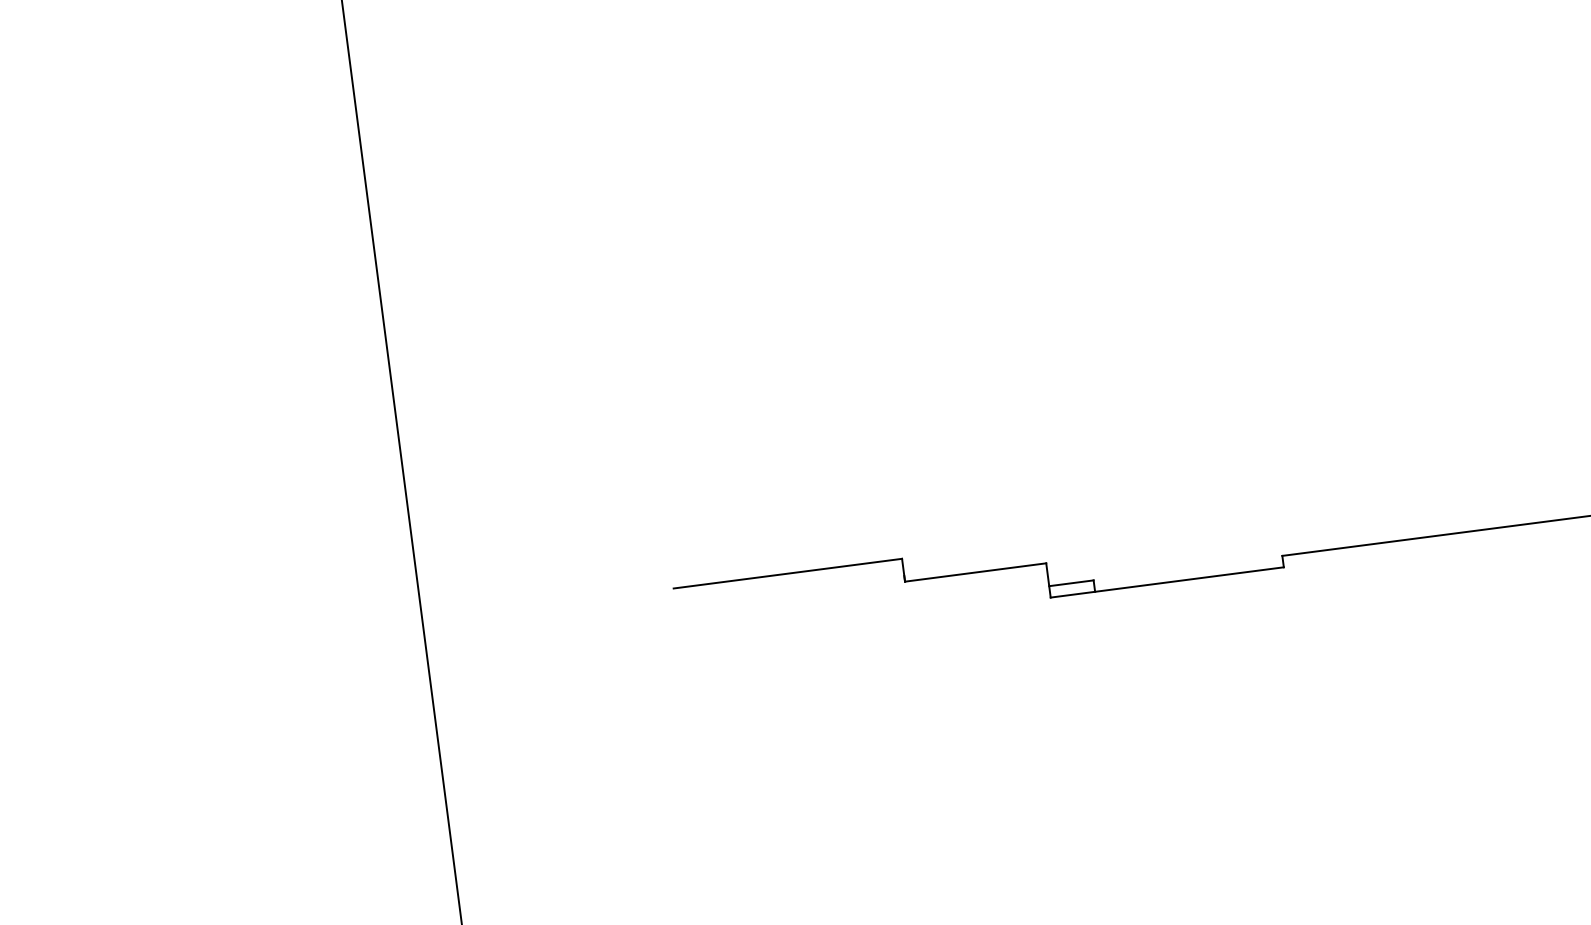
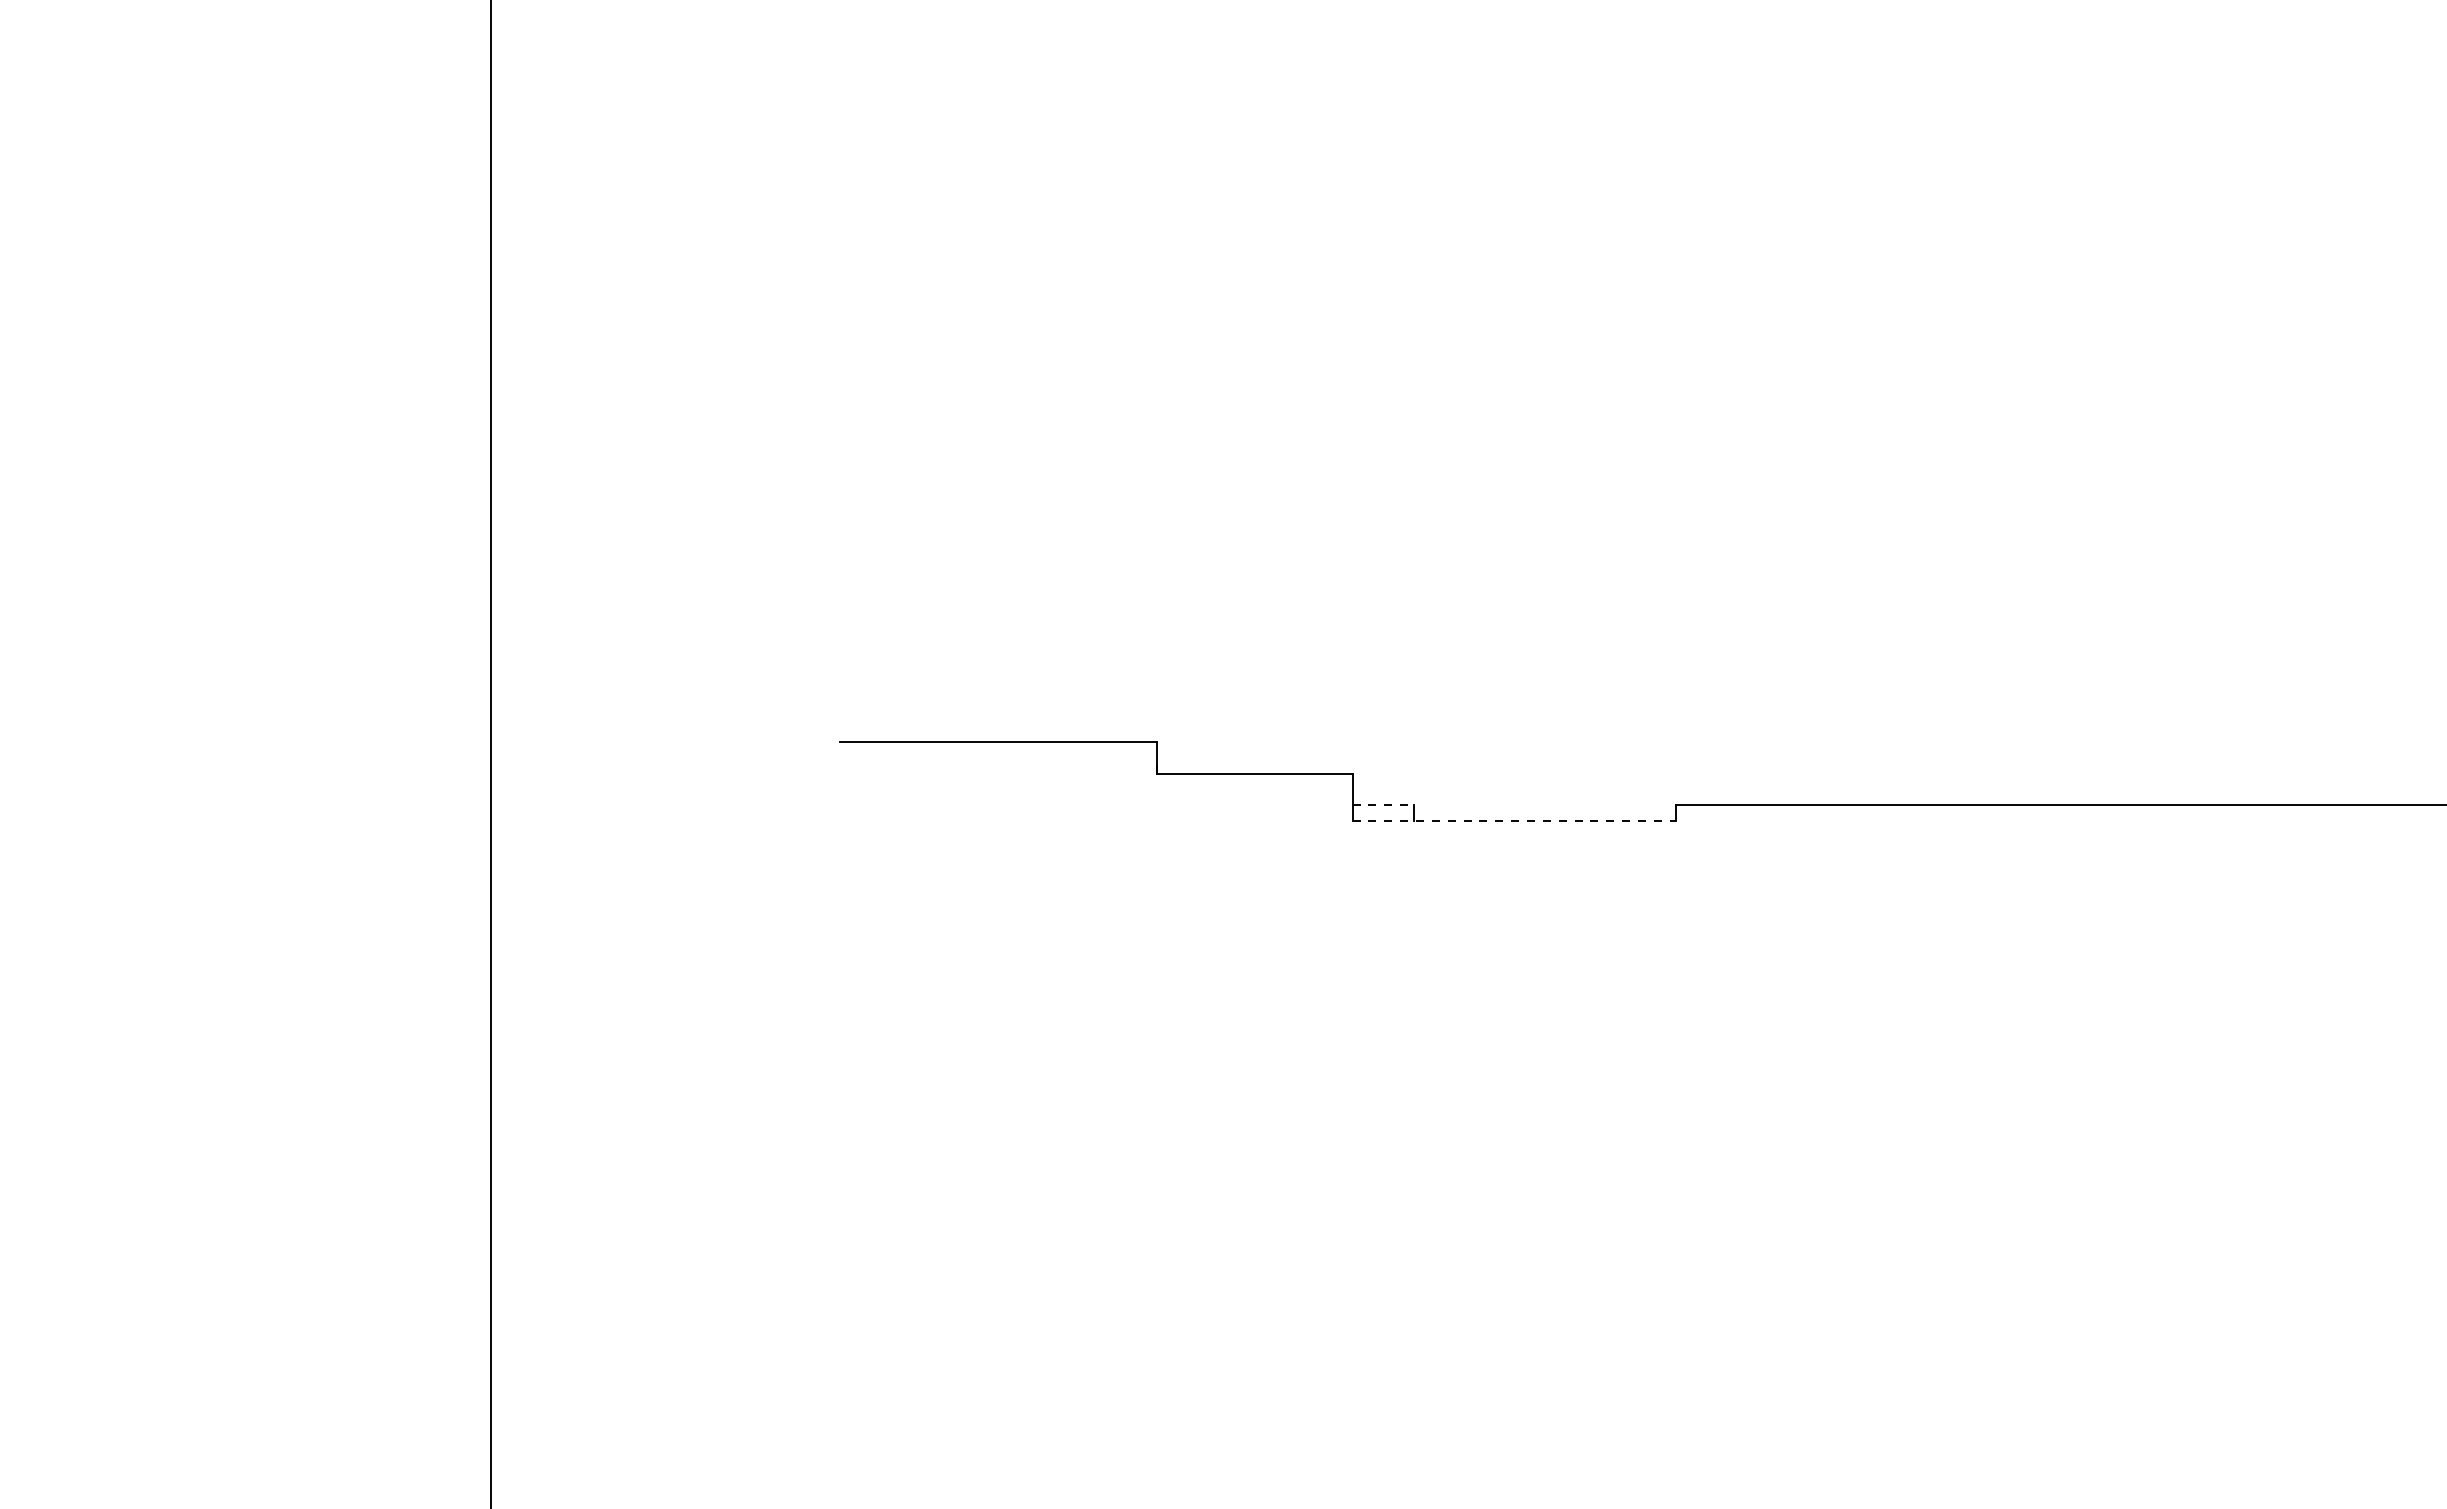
line: (1167, 582) -> (1514, 821), solid -> dashed
line: (1071, 583) -> (1383, 805), solid -> dashed

